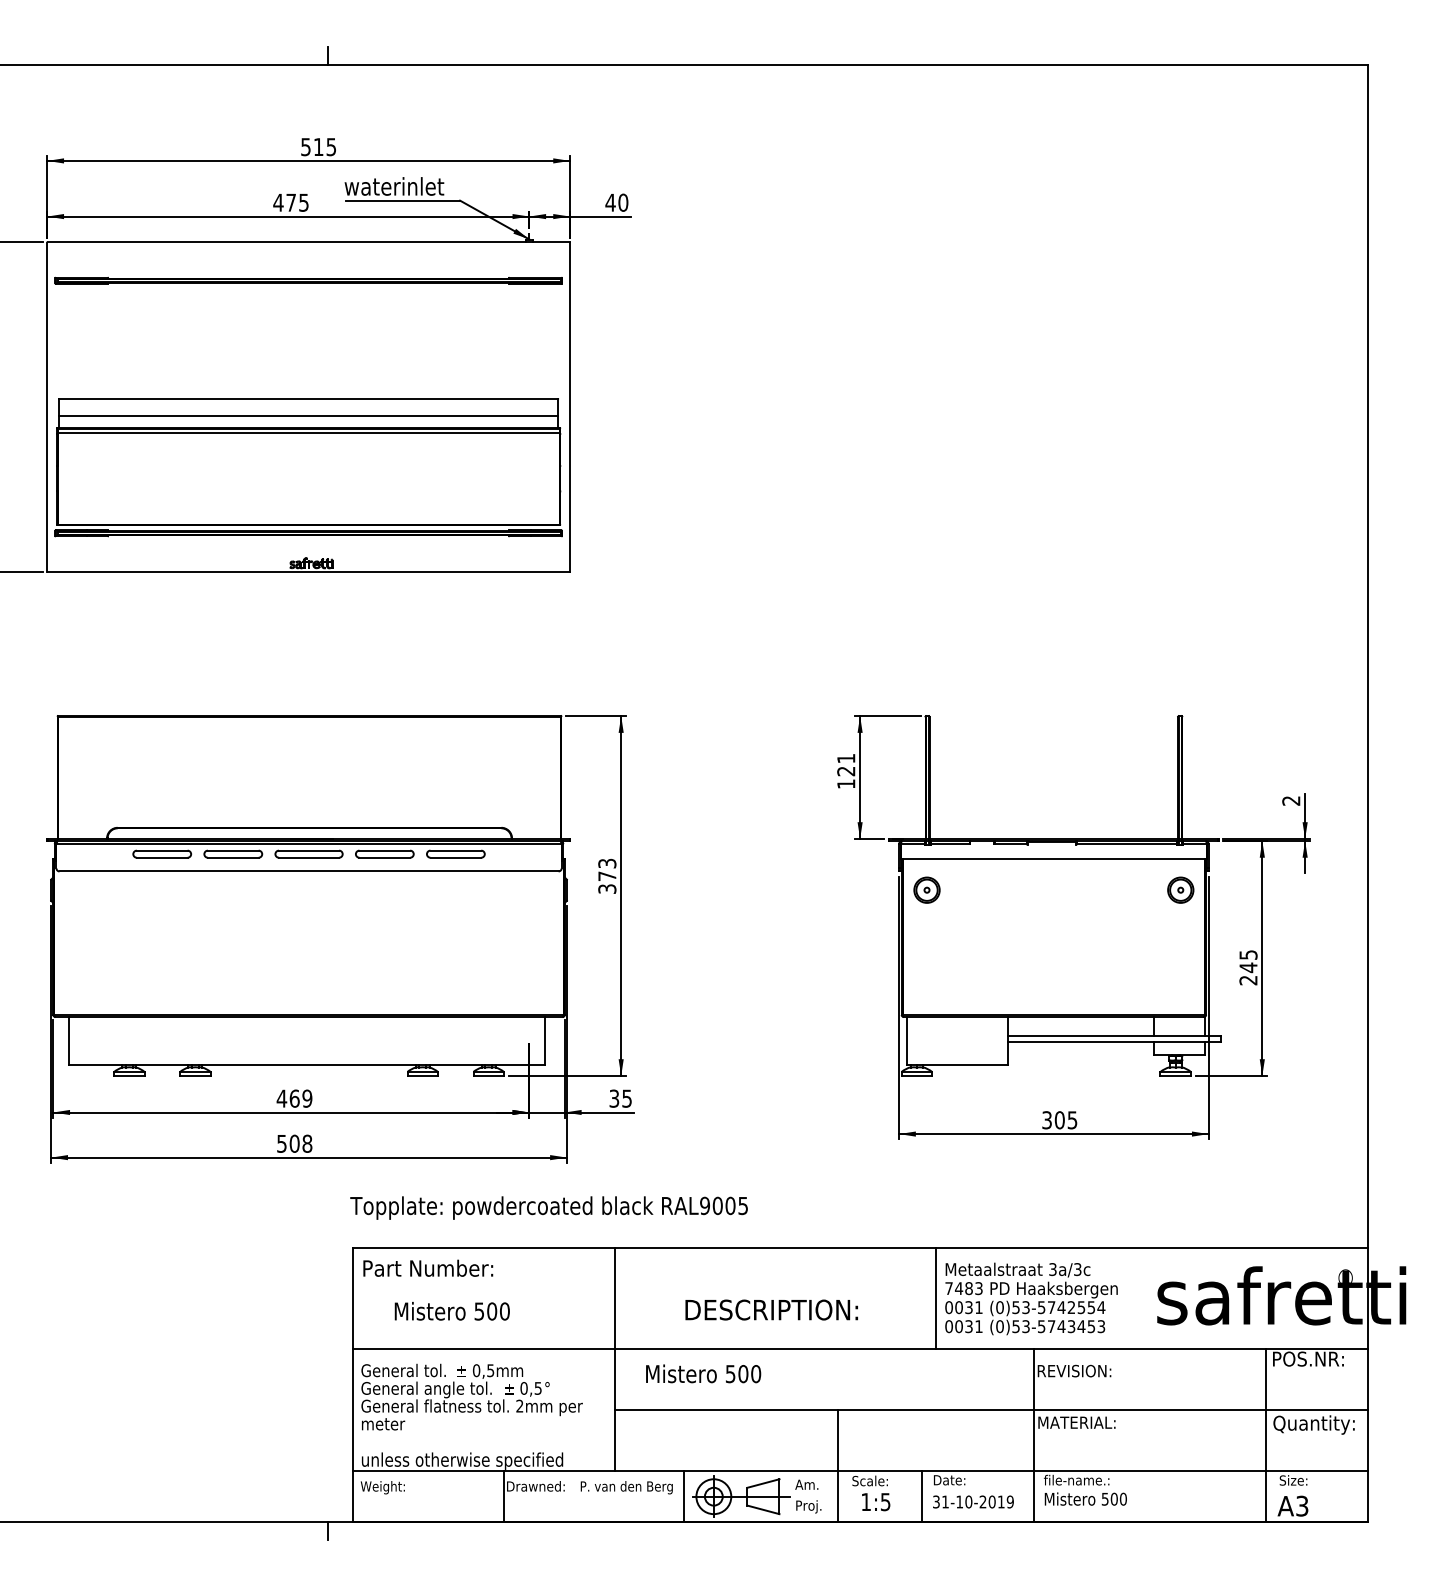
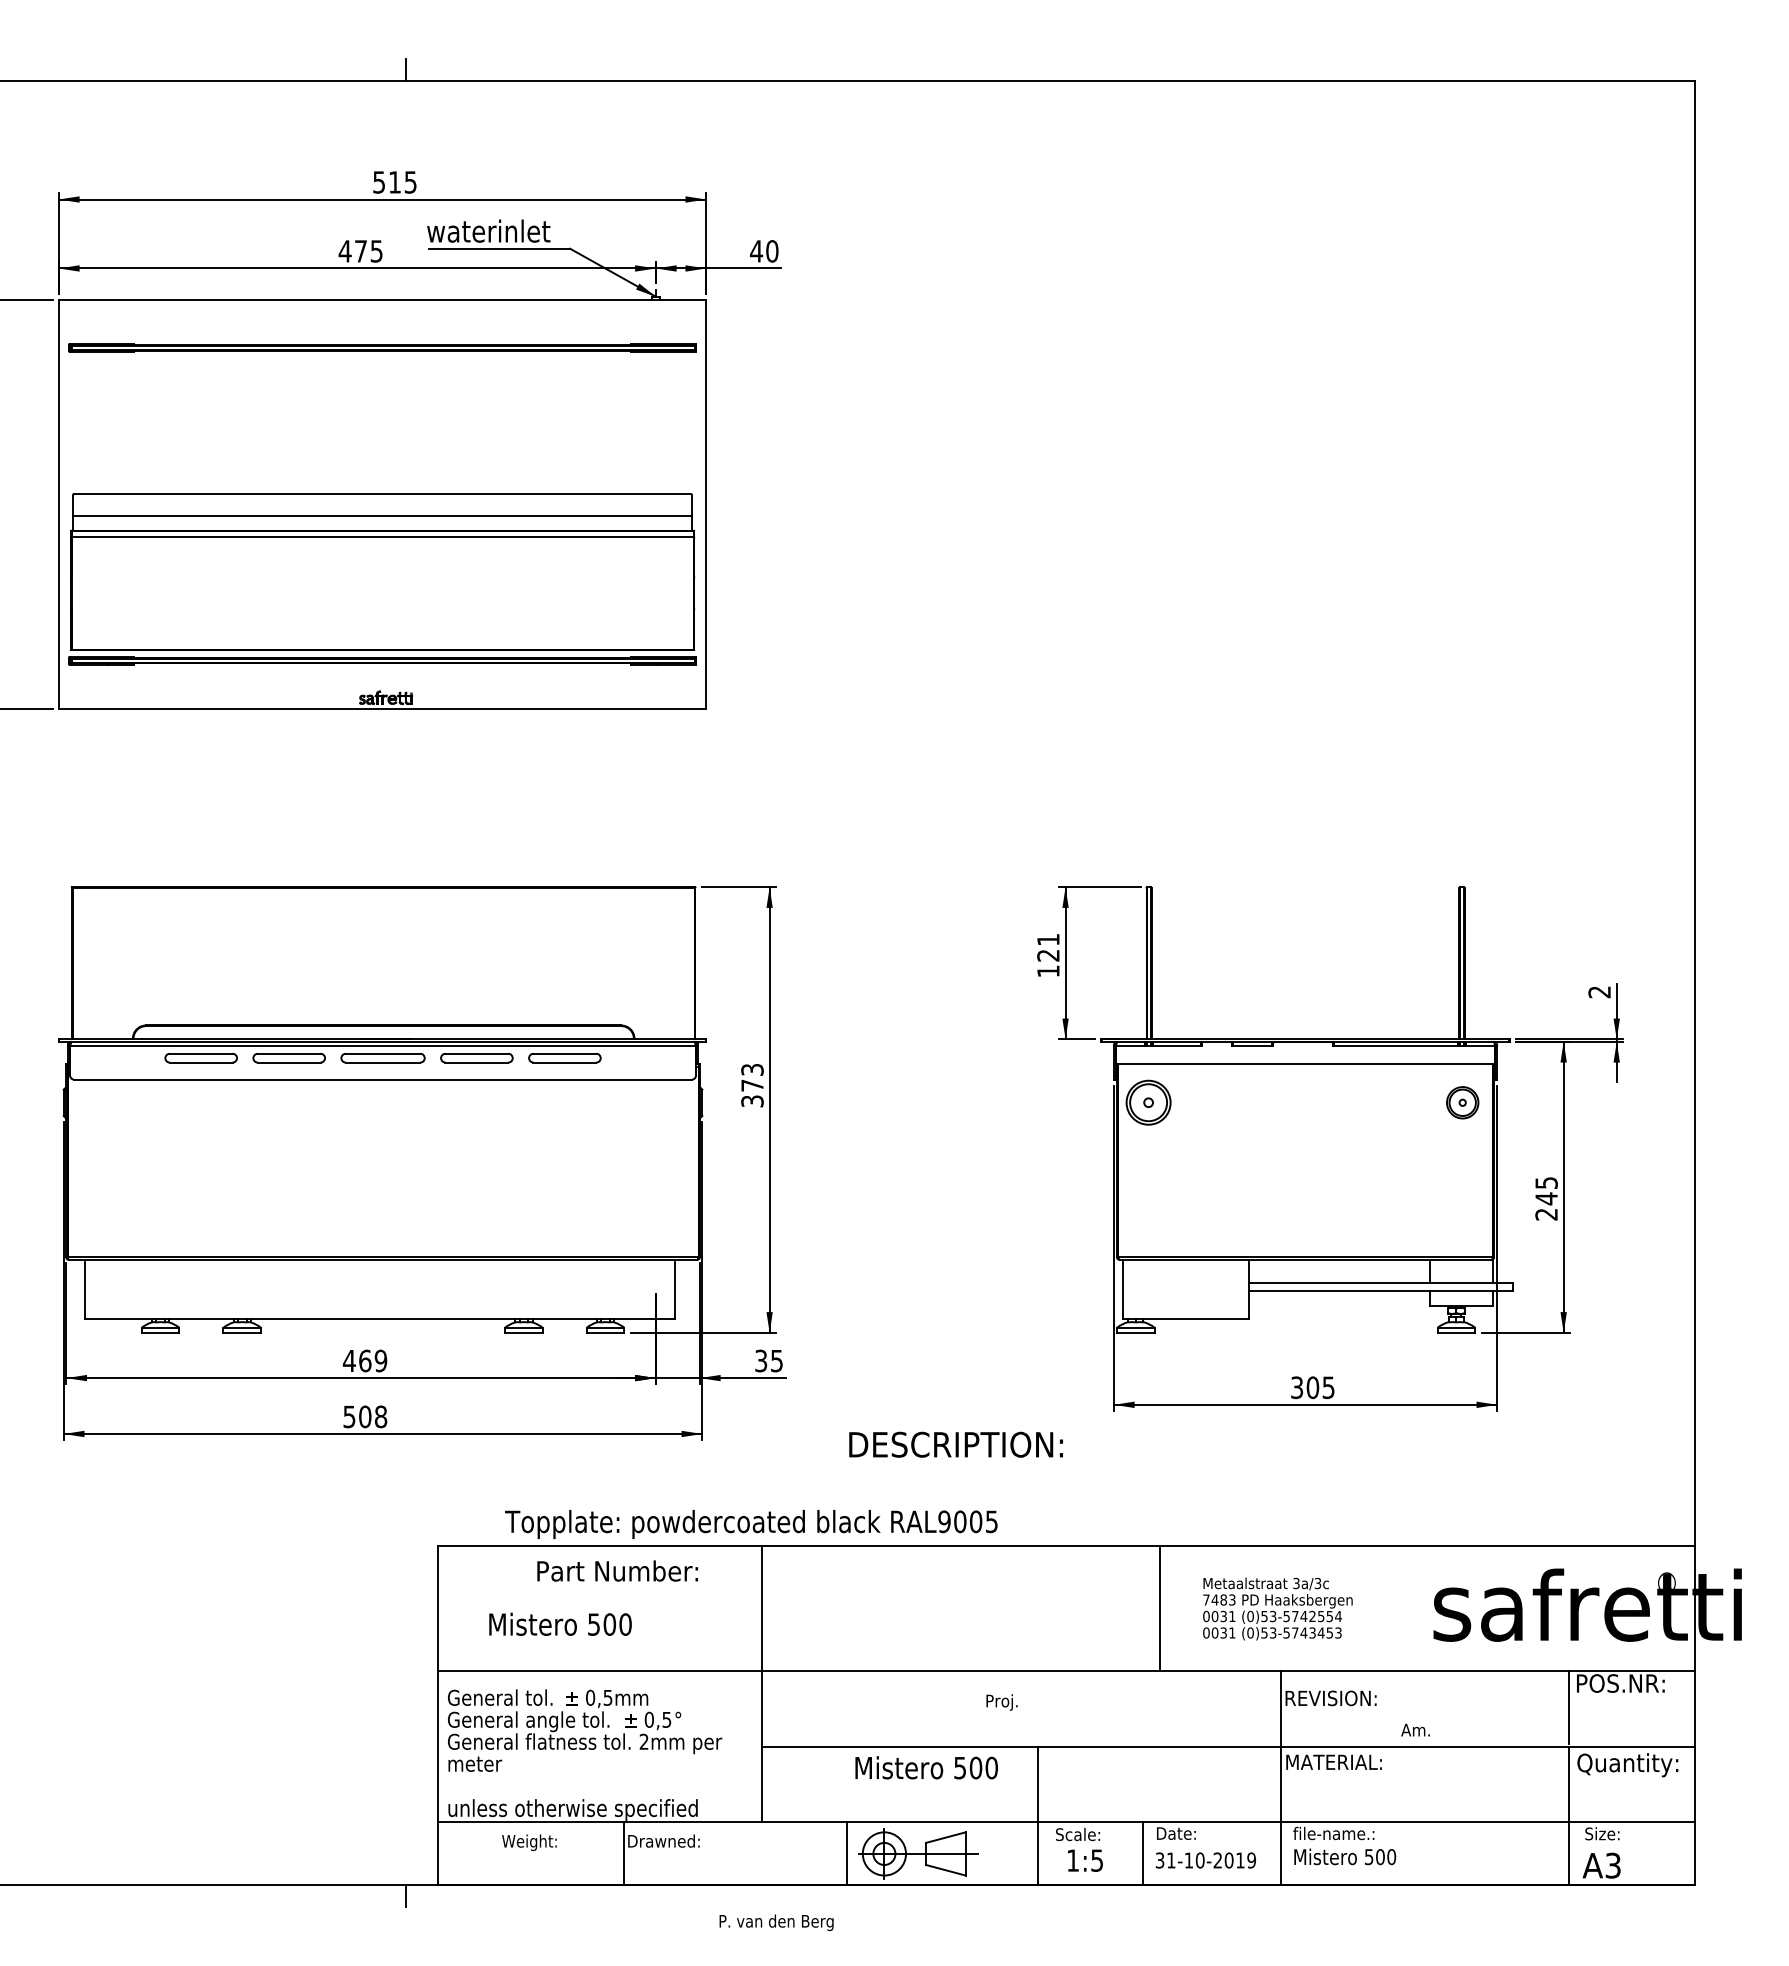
part: (926, 889) -> (1147, 1102), size x1.4
text: (549, 1208) -> (751, 1524), moved
text: (428, 1267) -> (617, 1570), moved
part: (1031, 1298) -> (1277, 1608), size x0.7
text: (771, 1309) -> (955, 1444), moved
text: (703, 1373) -> (926, 1767), moved
text: (806, 1485) -> (1415, 1730), moved
text: (382, 1487) -> (529, 1842), moved
text: (626, 1487) -> (776, 1922), moved
text: (808, 1506) -> (1001, 1702), moved

